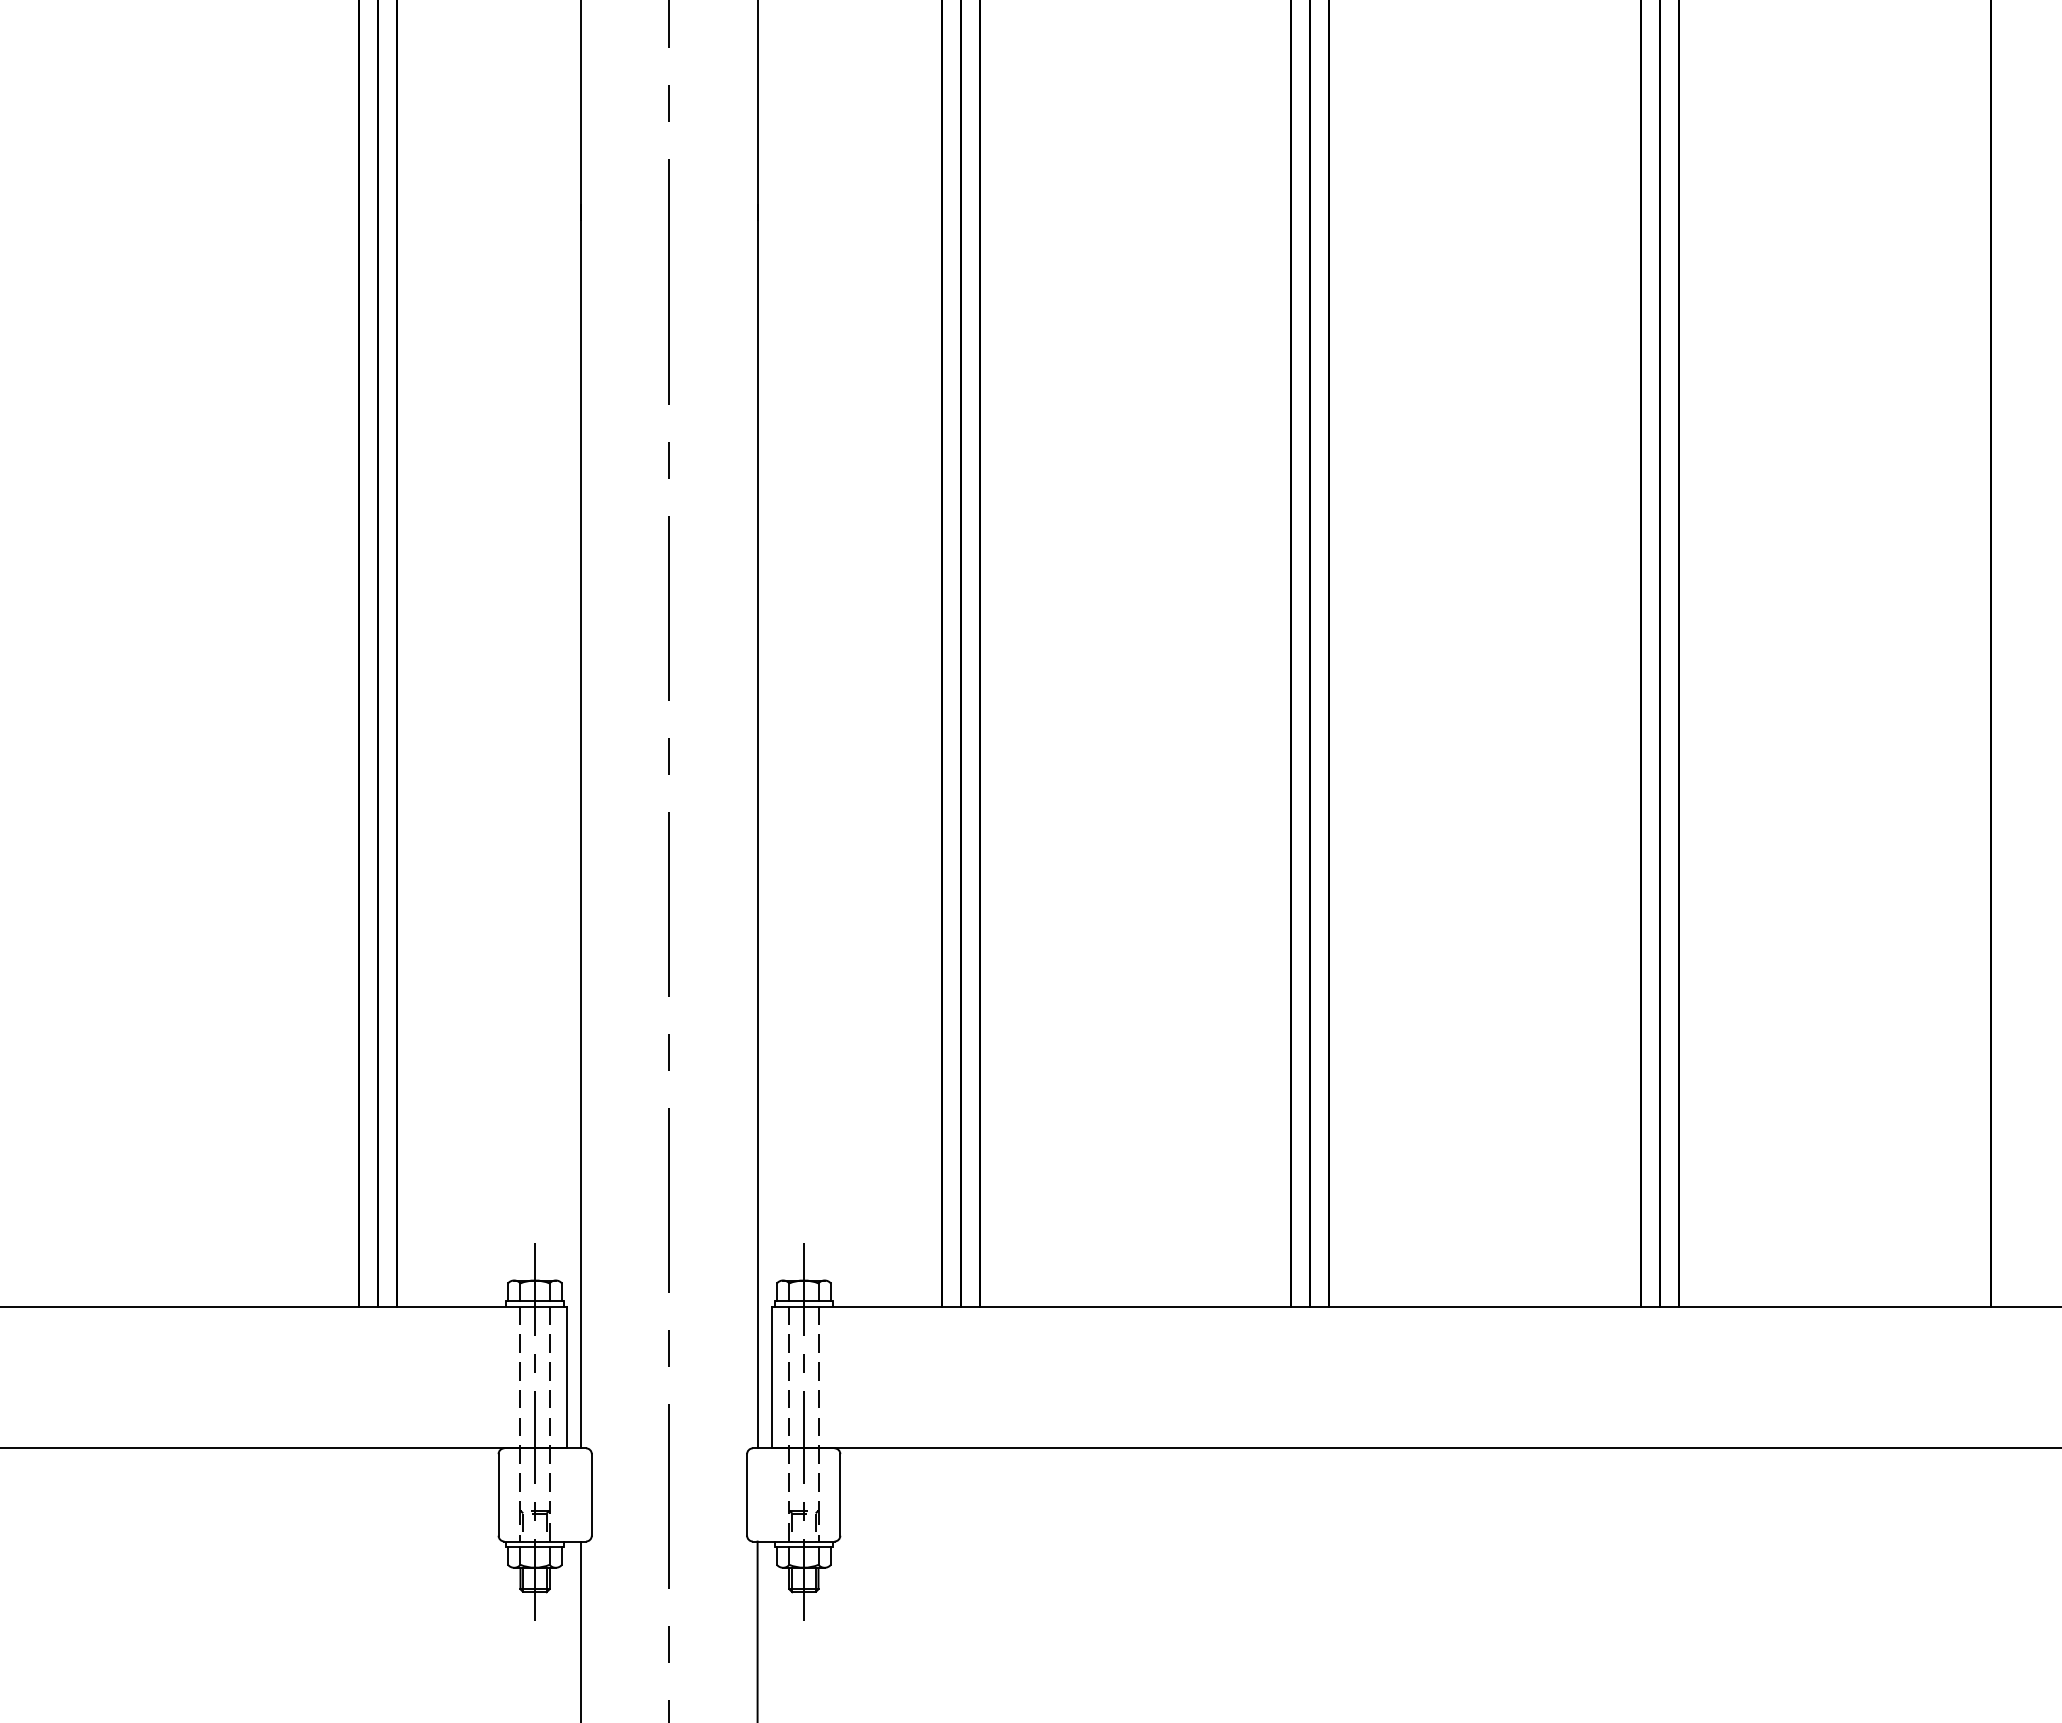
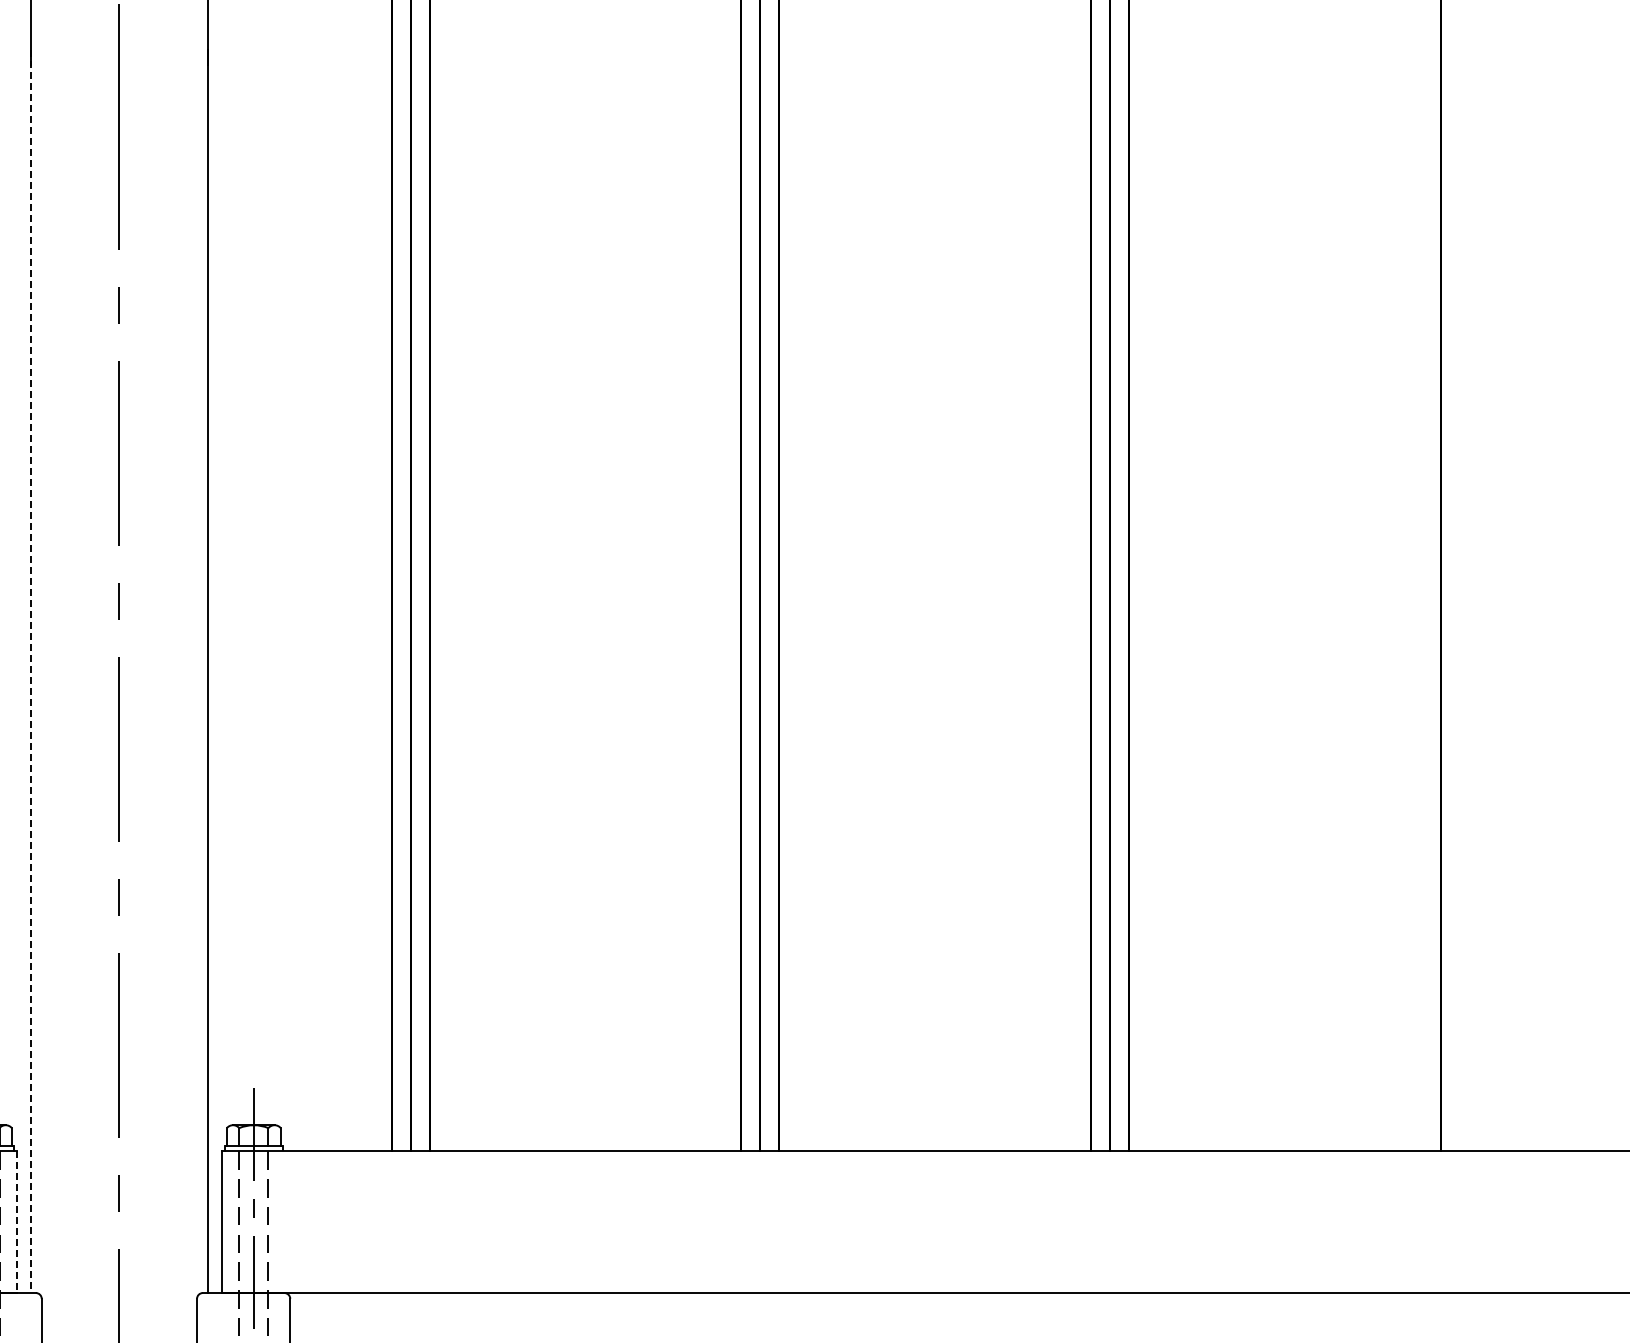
line: (581, 826) -> (31, 671), solid -> dashed
line: (566, 1377) -> (16, 1222), solid -> dashed

